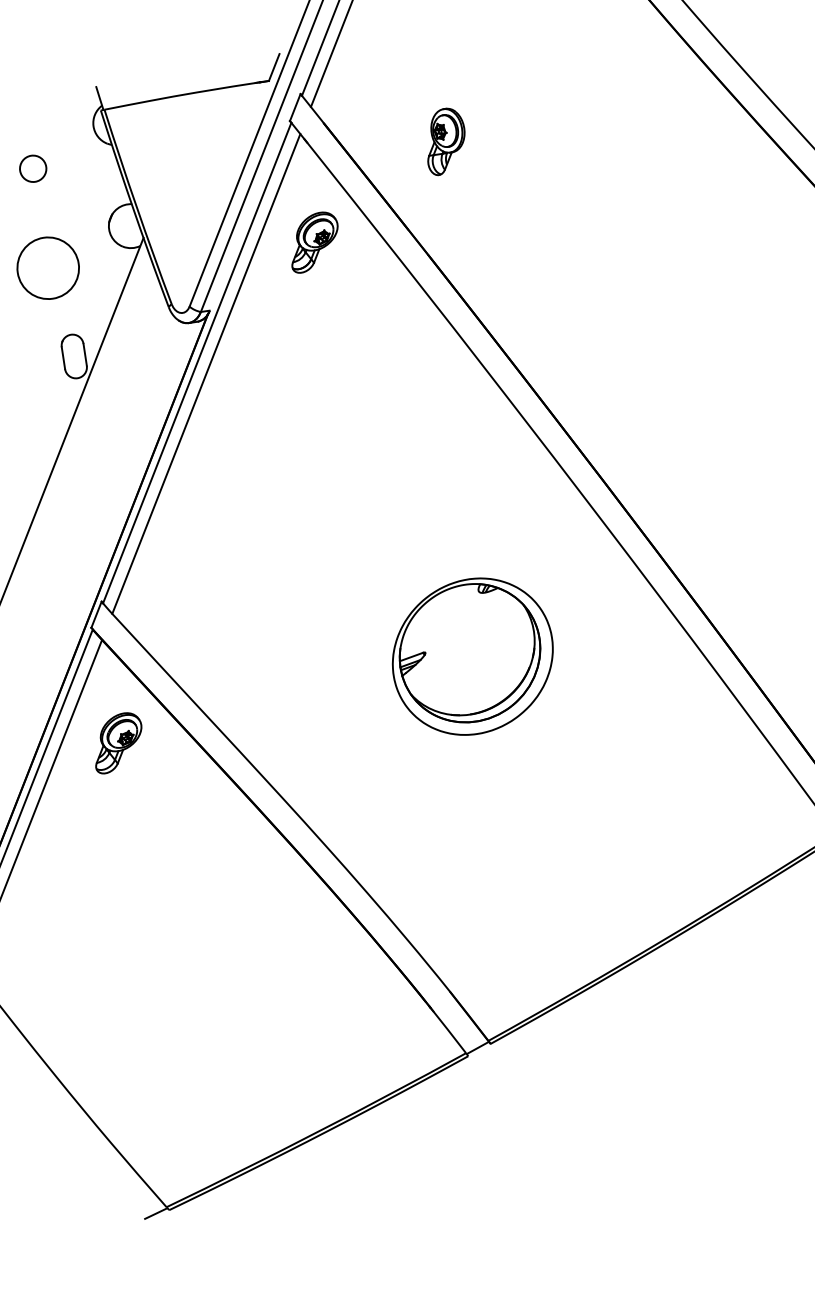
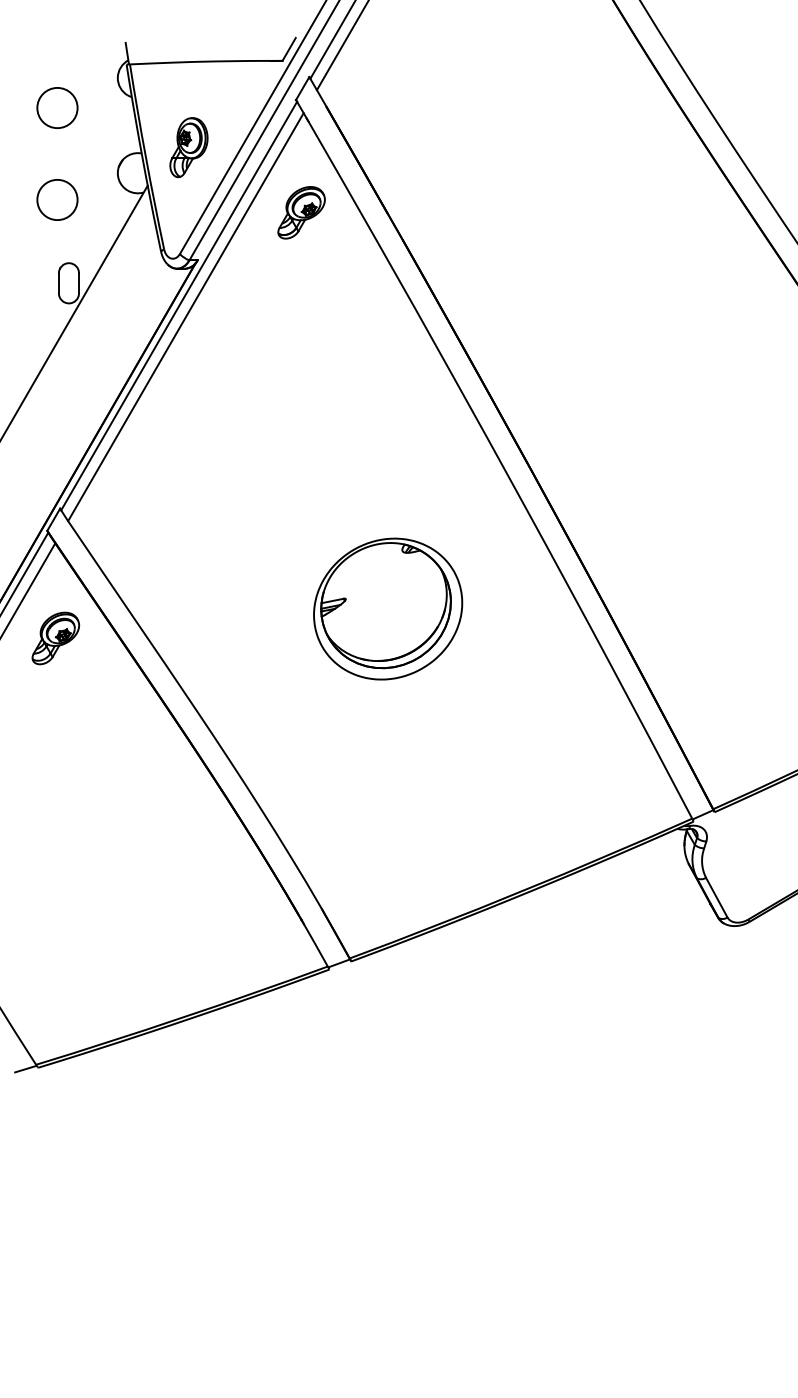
part: (445, 141) -> (188, 147), moved
circle: (33, 168) -> (57, 107), size x1.67
circle: (48, 267) -> (57, 199), size x0.71

